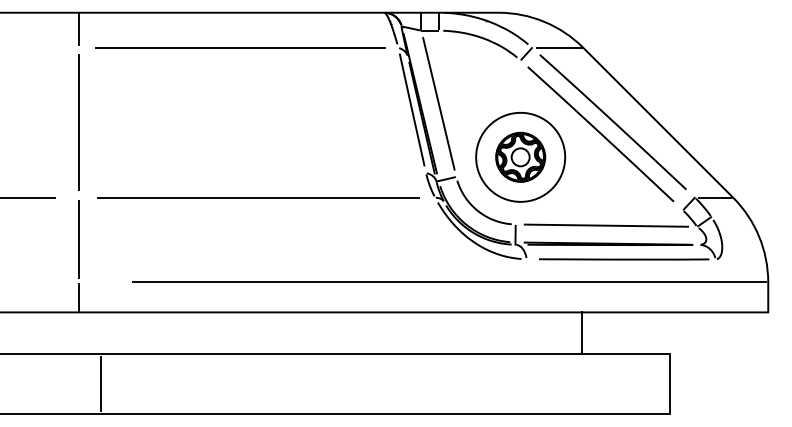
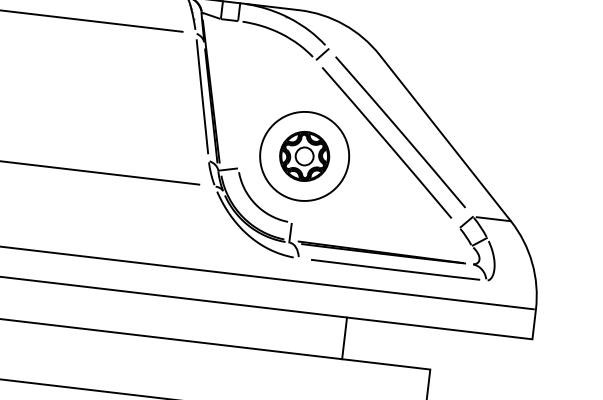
line: (560, 47) -> (357, 51), removed
line: (438, 103) -> (229, 93), removed
line: (606, 225) -> (381, 234), removed

